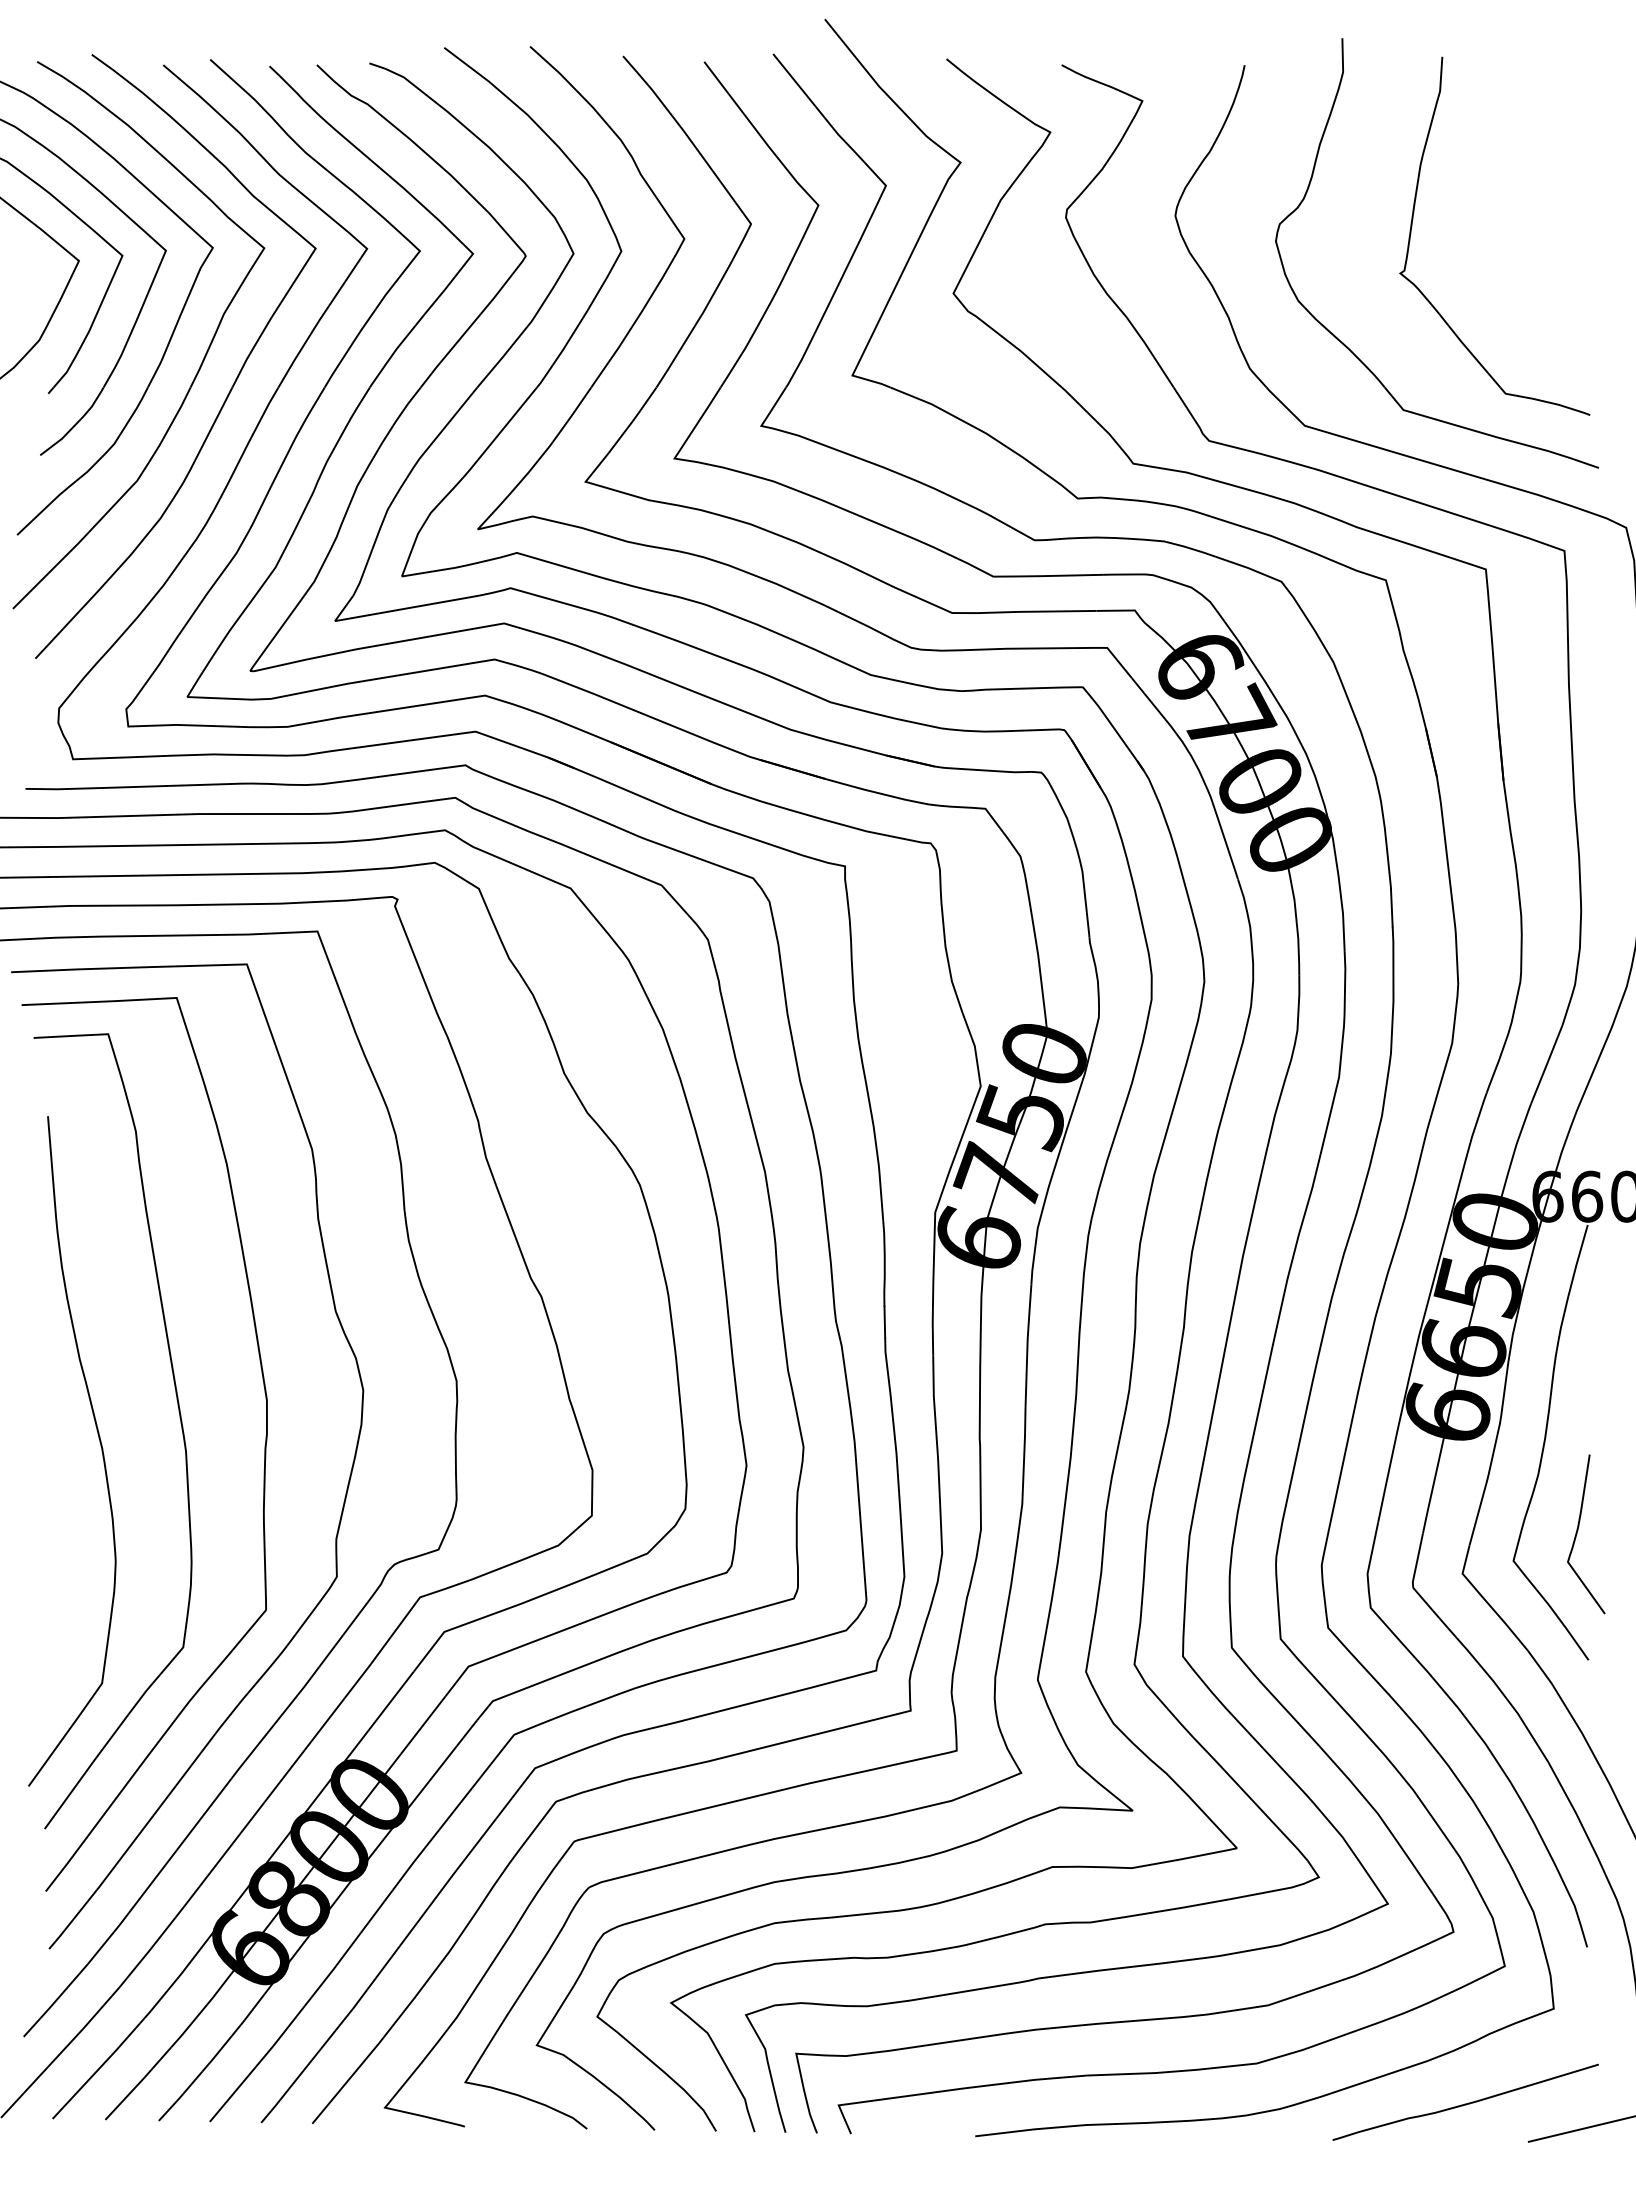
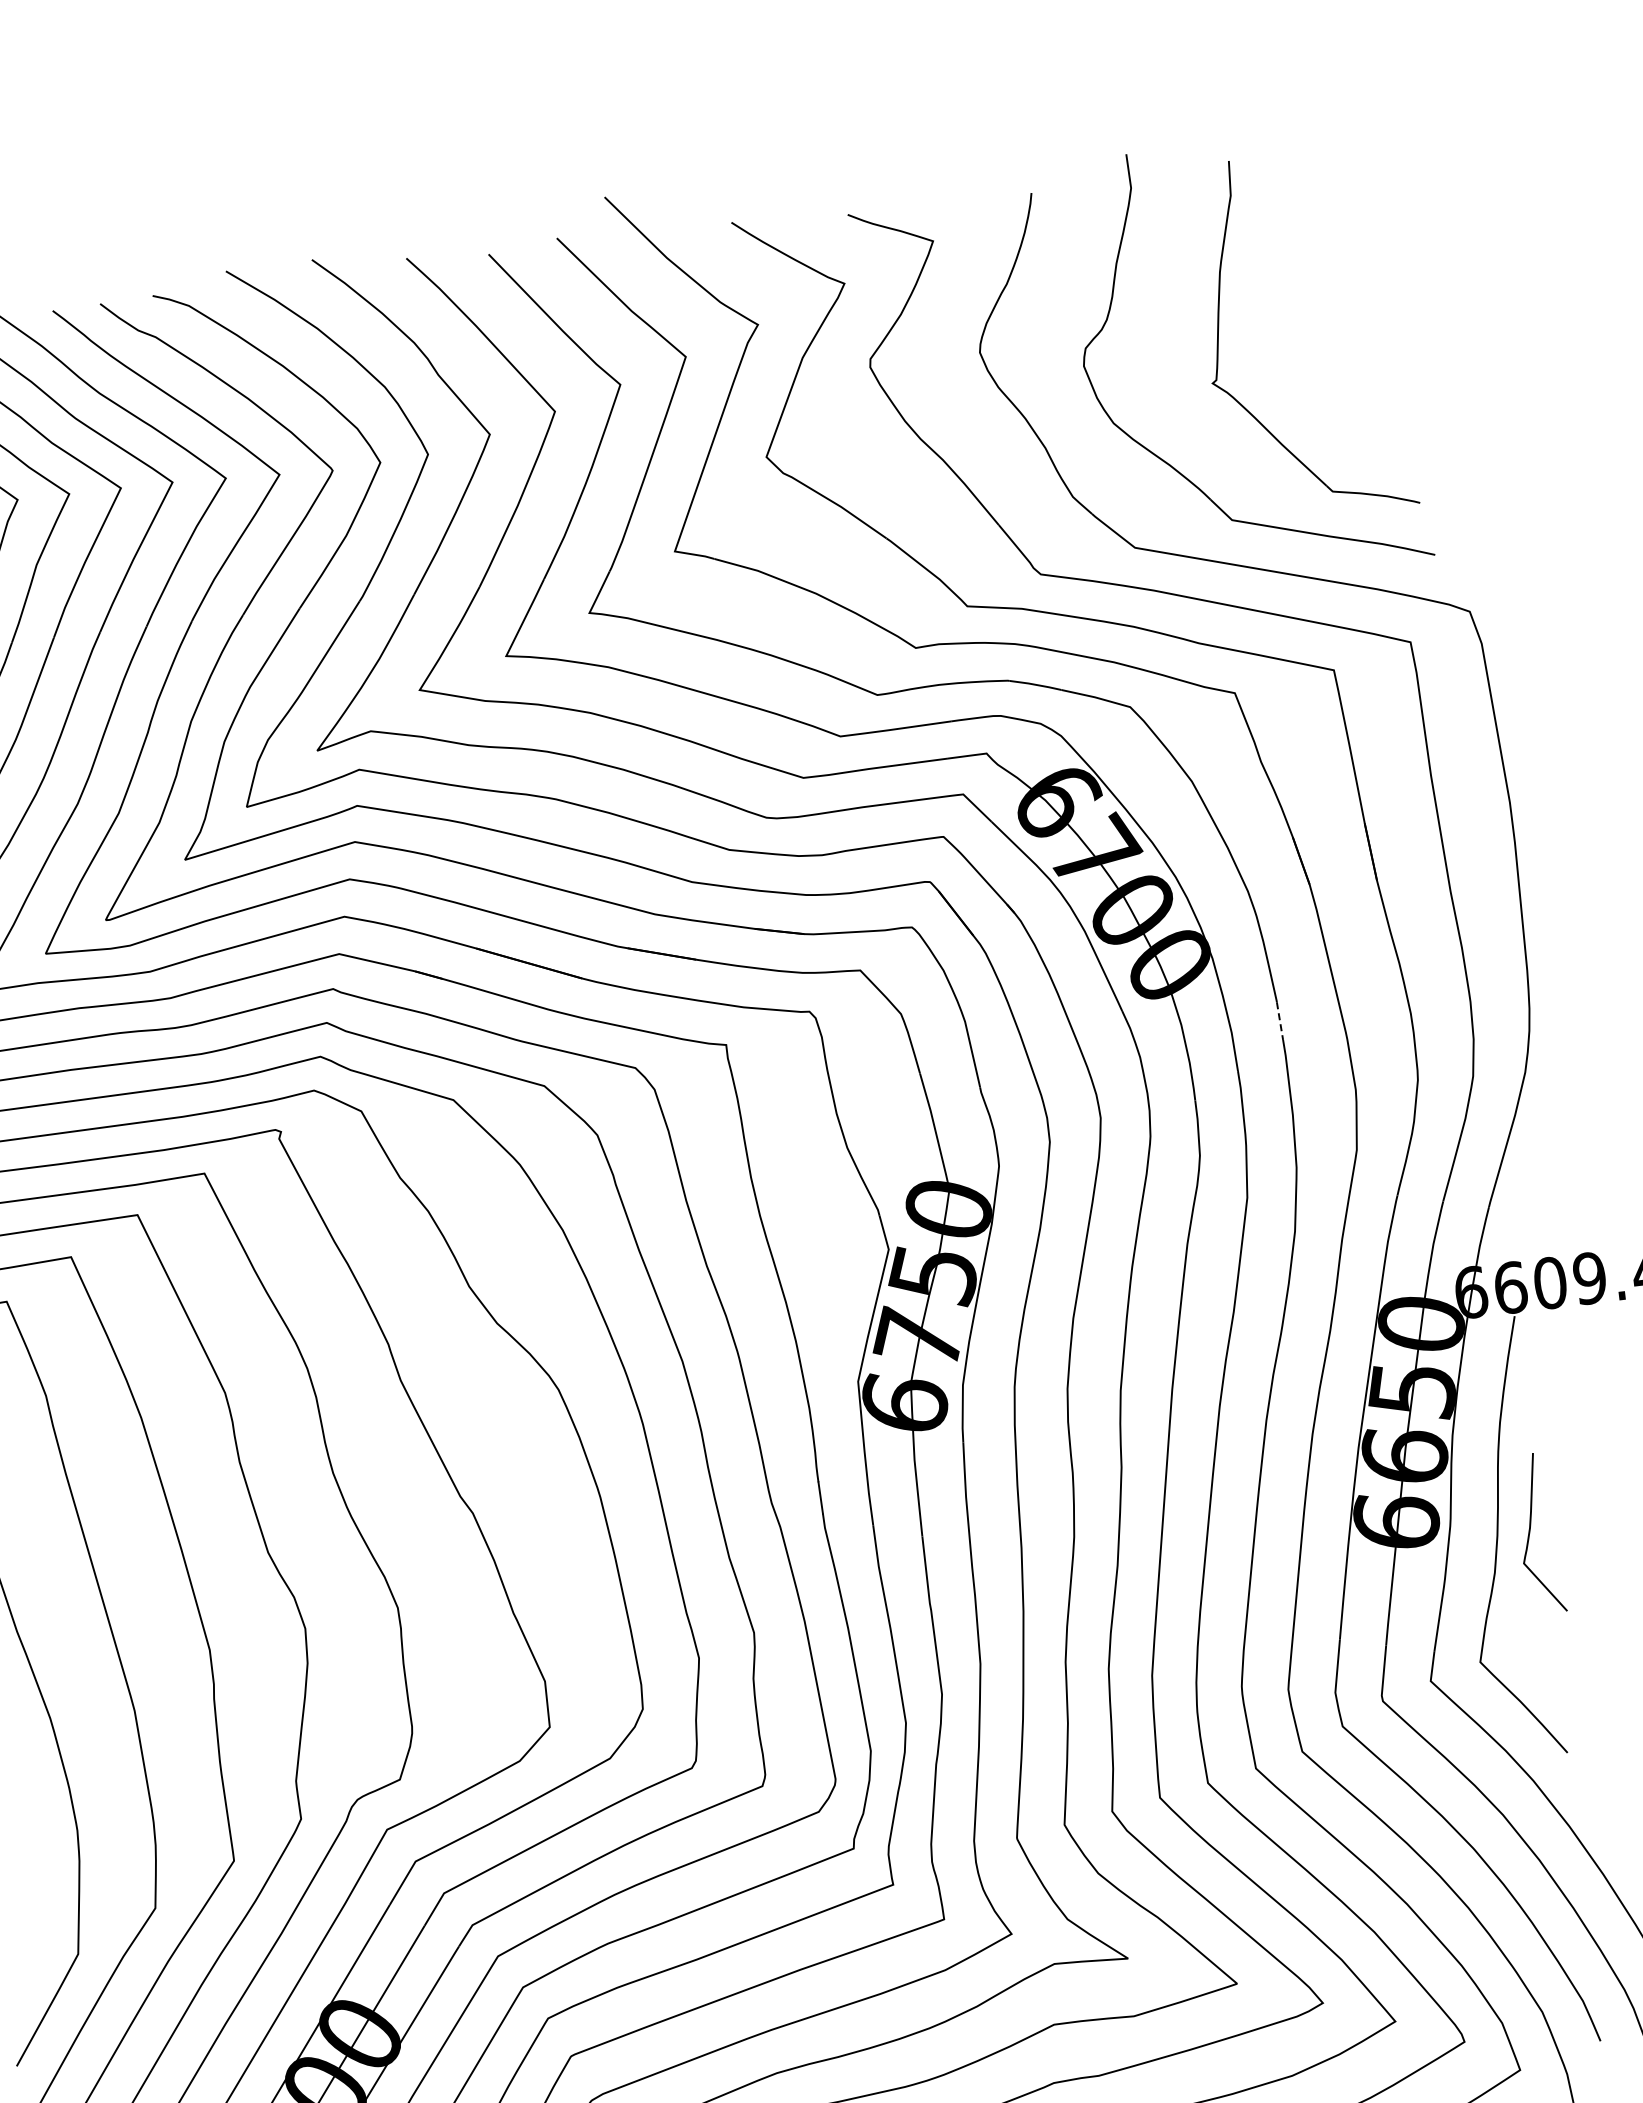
line: (1391, 907) -> (1279, 1020), solid -> dashed
curve: (1578, 1530) -> (1530, 1530), moved

